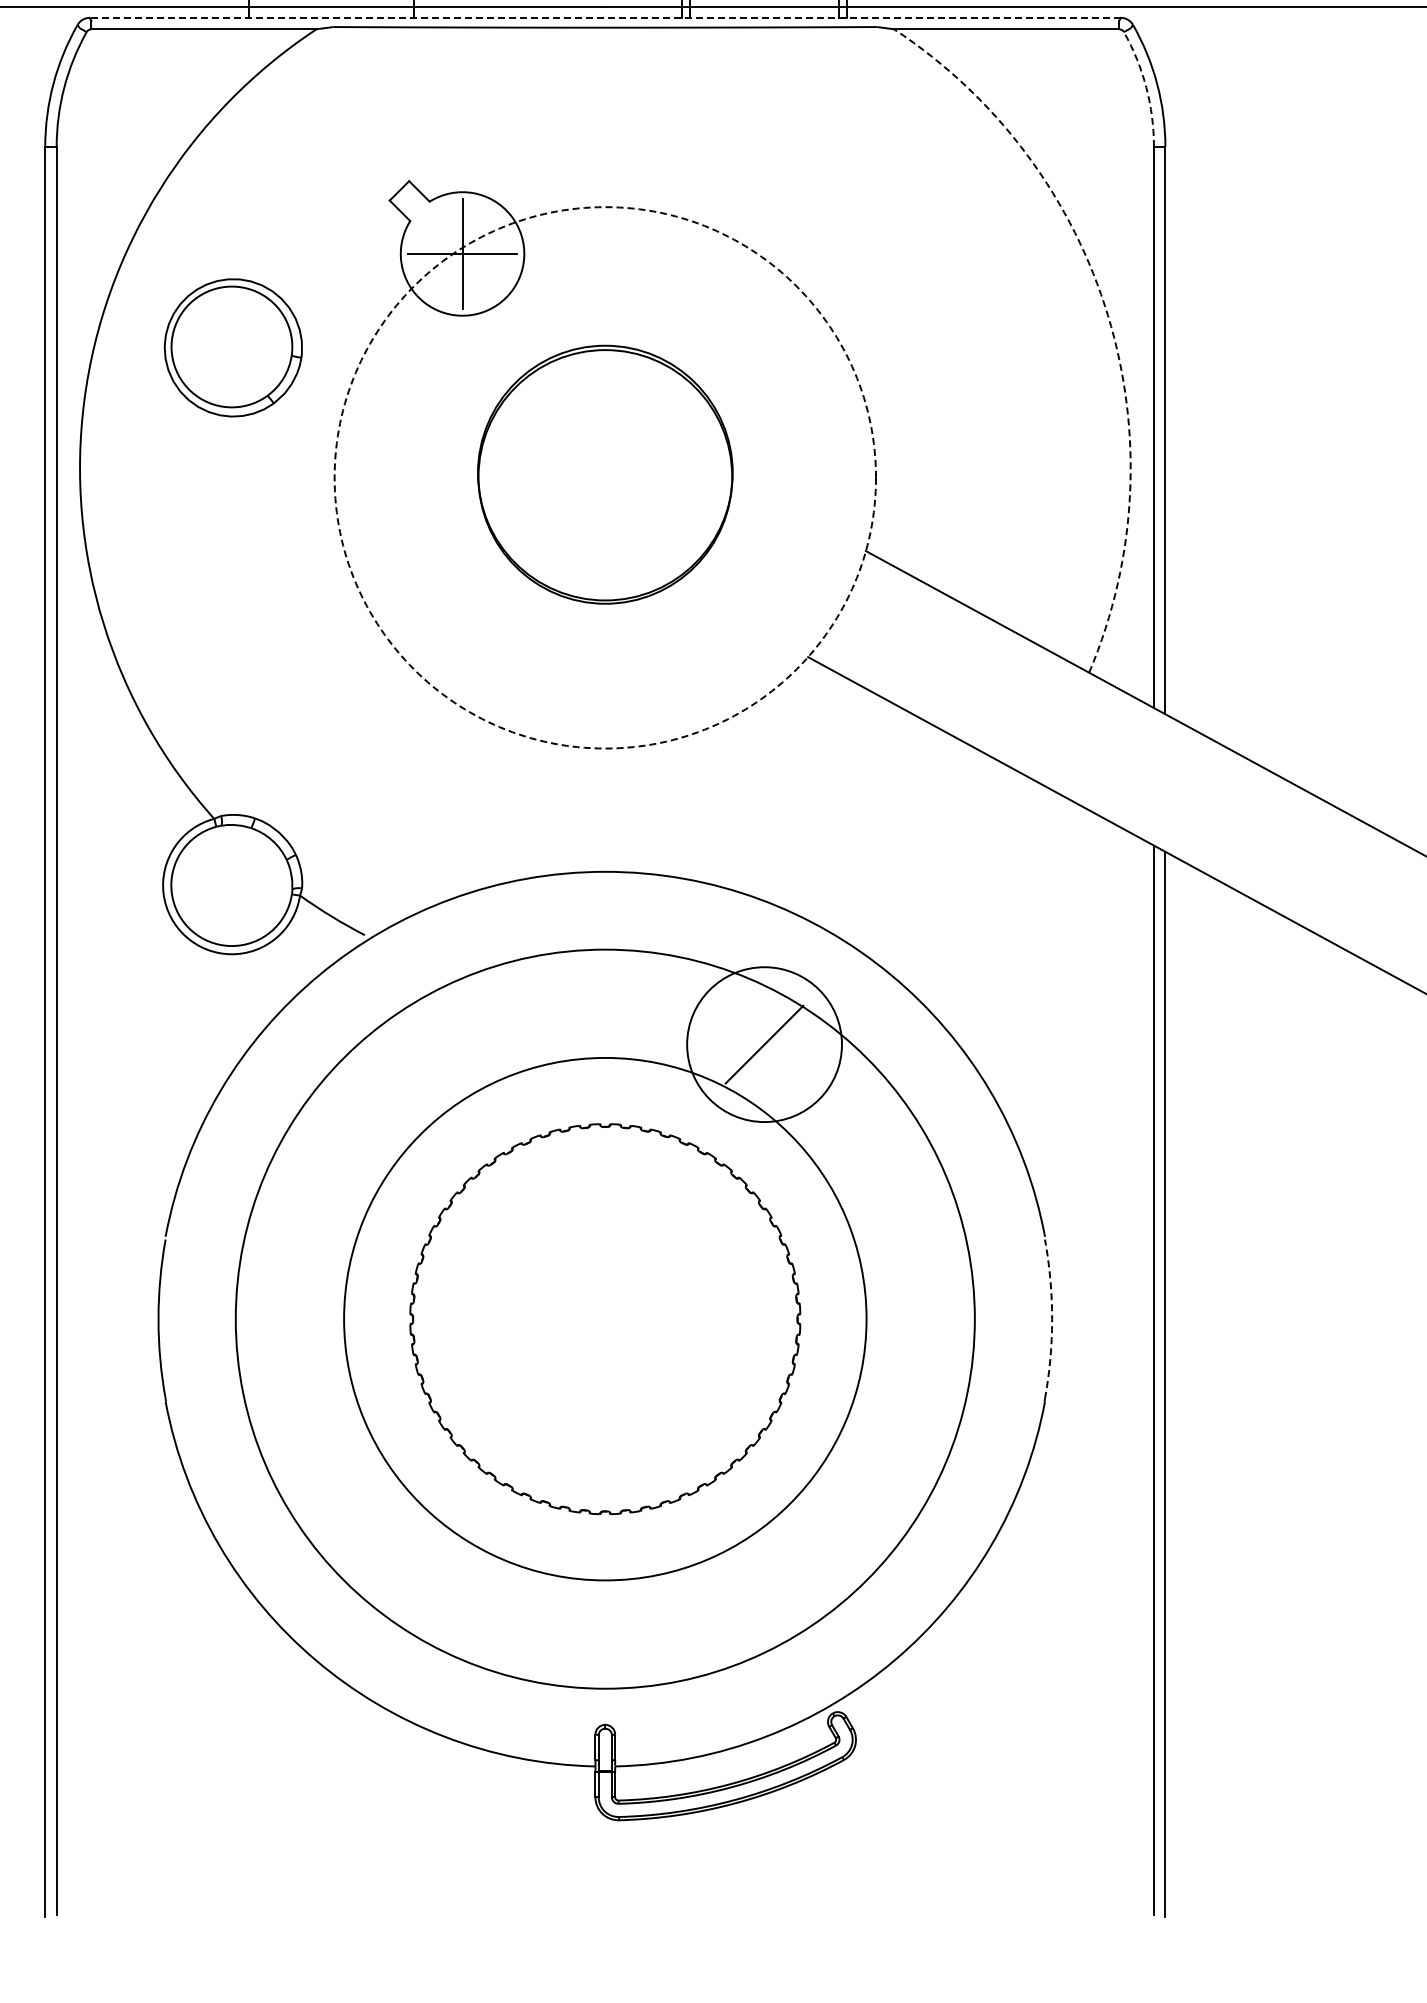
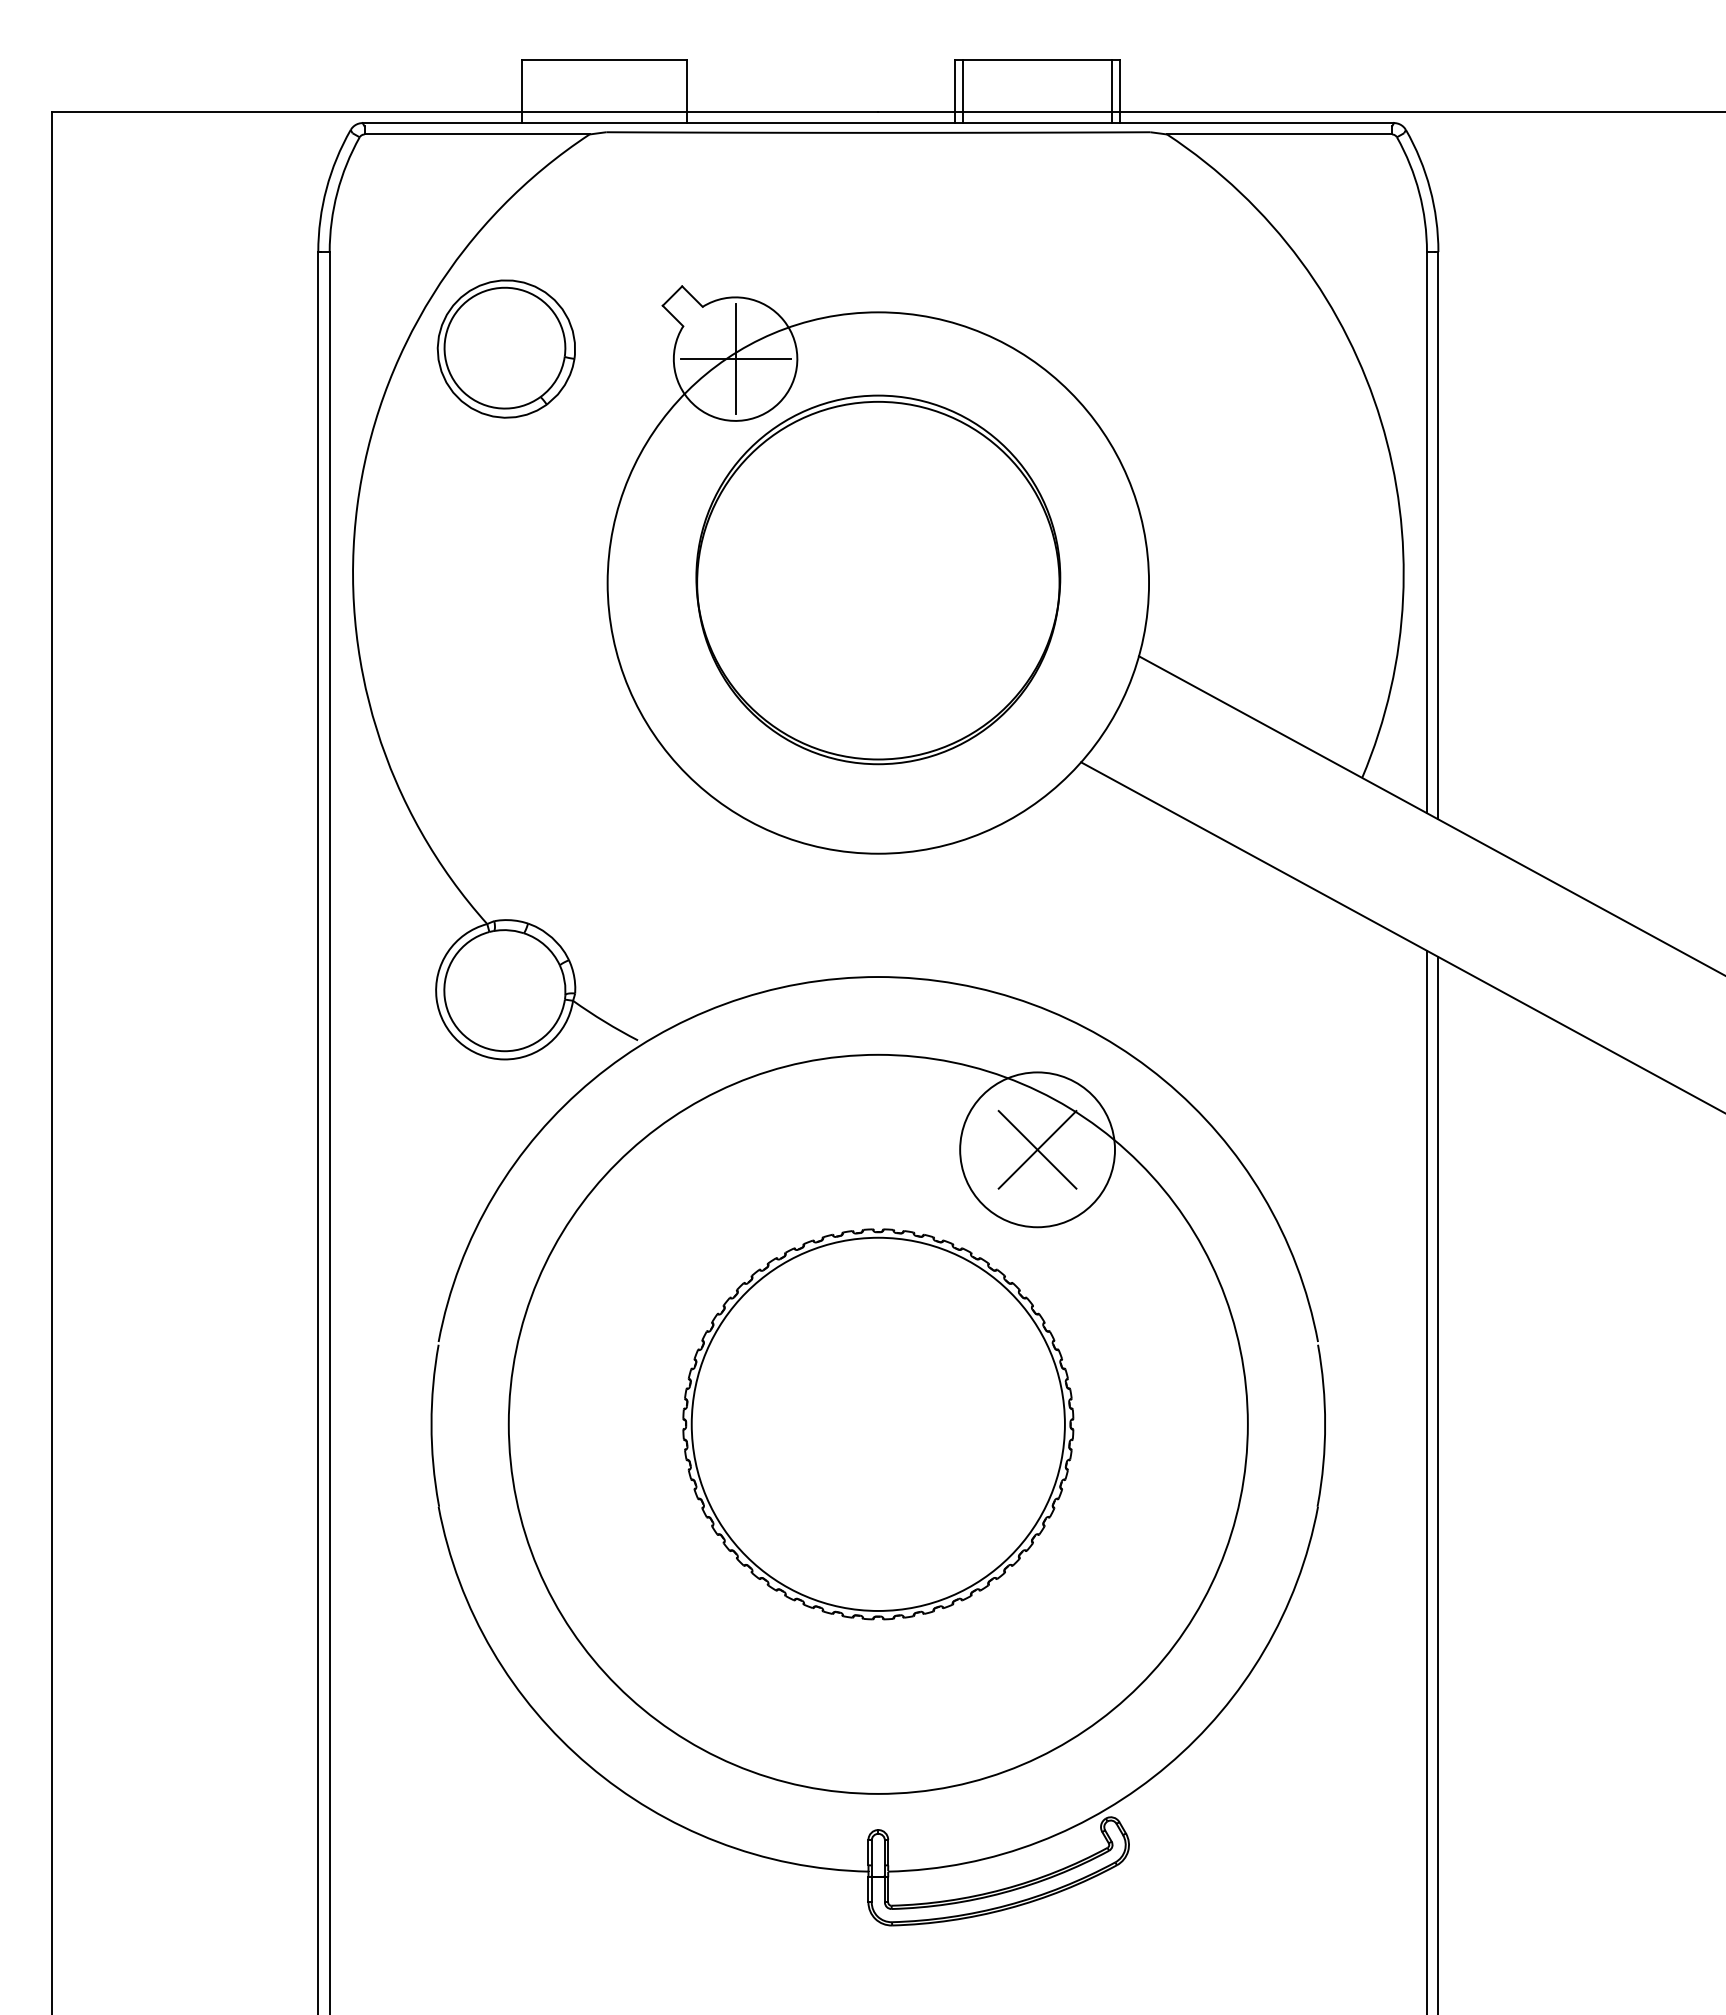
line: (605, 18) -> (878, 123), dashed -> solid
arc: (1146, 87) -> (1419, 192), dashed -> solid
arc: (1108, 315) -> (1381, 420), dashed -> solid
part: (232, 347) -> (505, 348), moved
part: (605, 474) -> (878, 579), size x1.43
circle: (605, 477) -> (878, 582), dashed -> solid
line: (764, 1044) -> (1037, 1149), added
circle: (604, 1318) -> (877, 1423), size x0.71
arc: (1052, 1319) -> (1325, 1424), dashed -> solid

